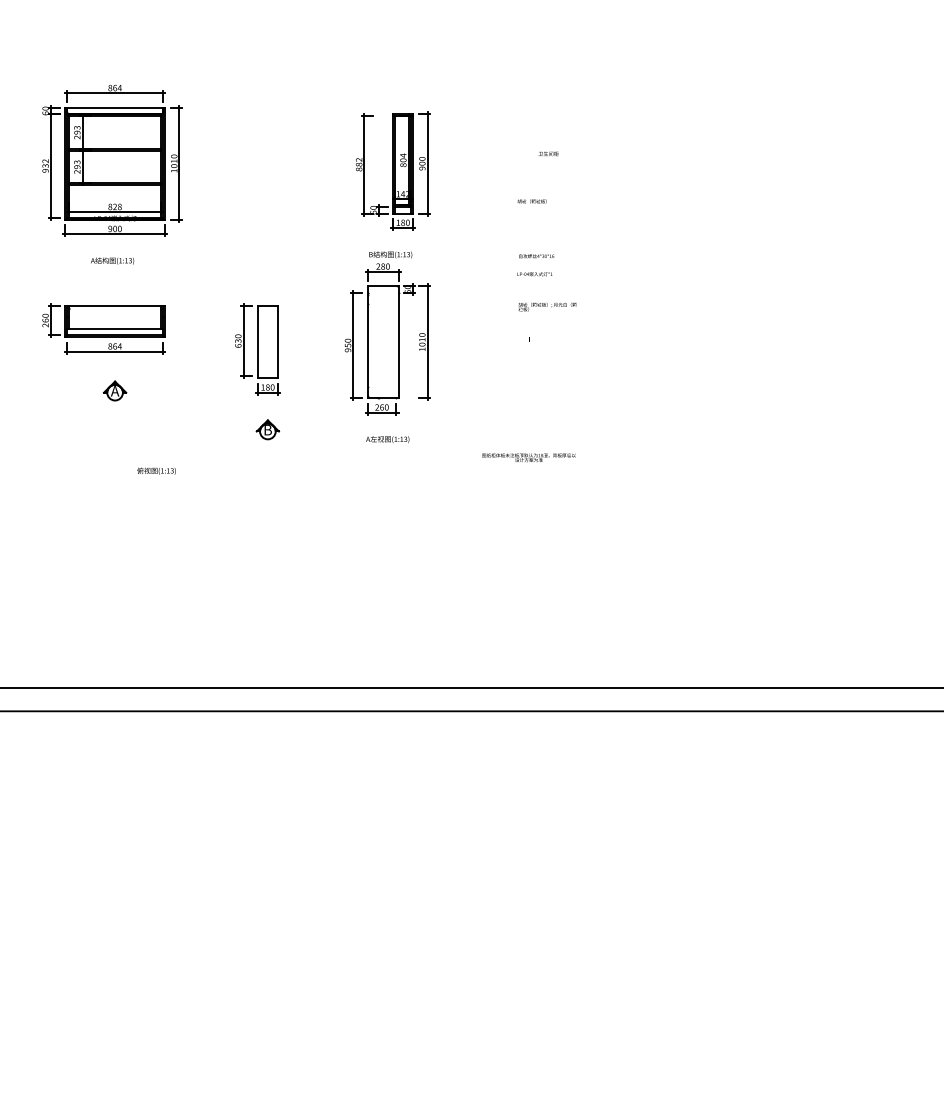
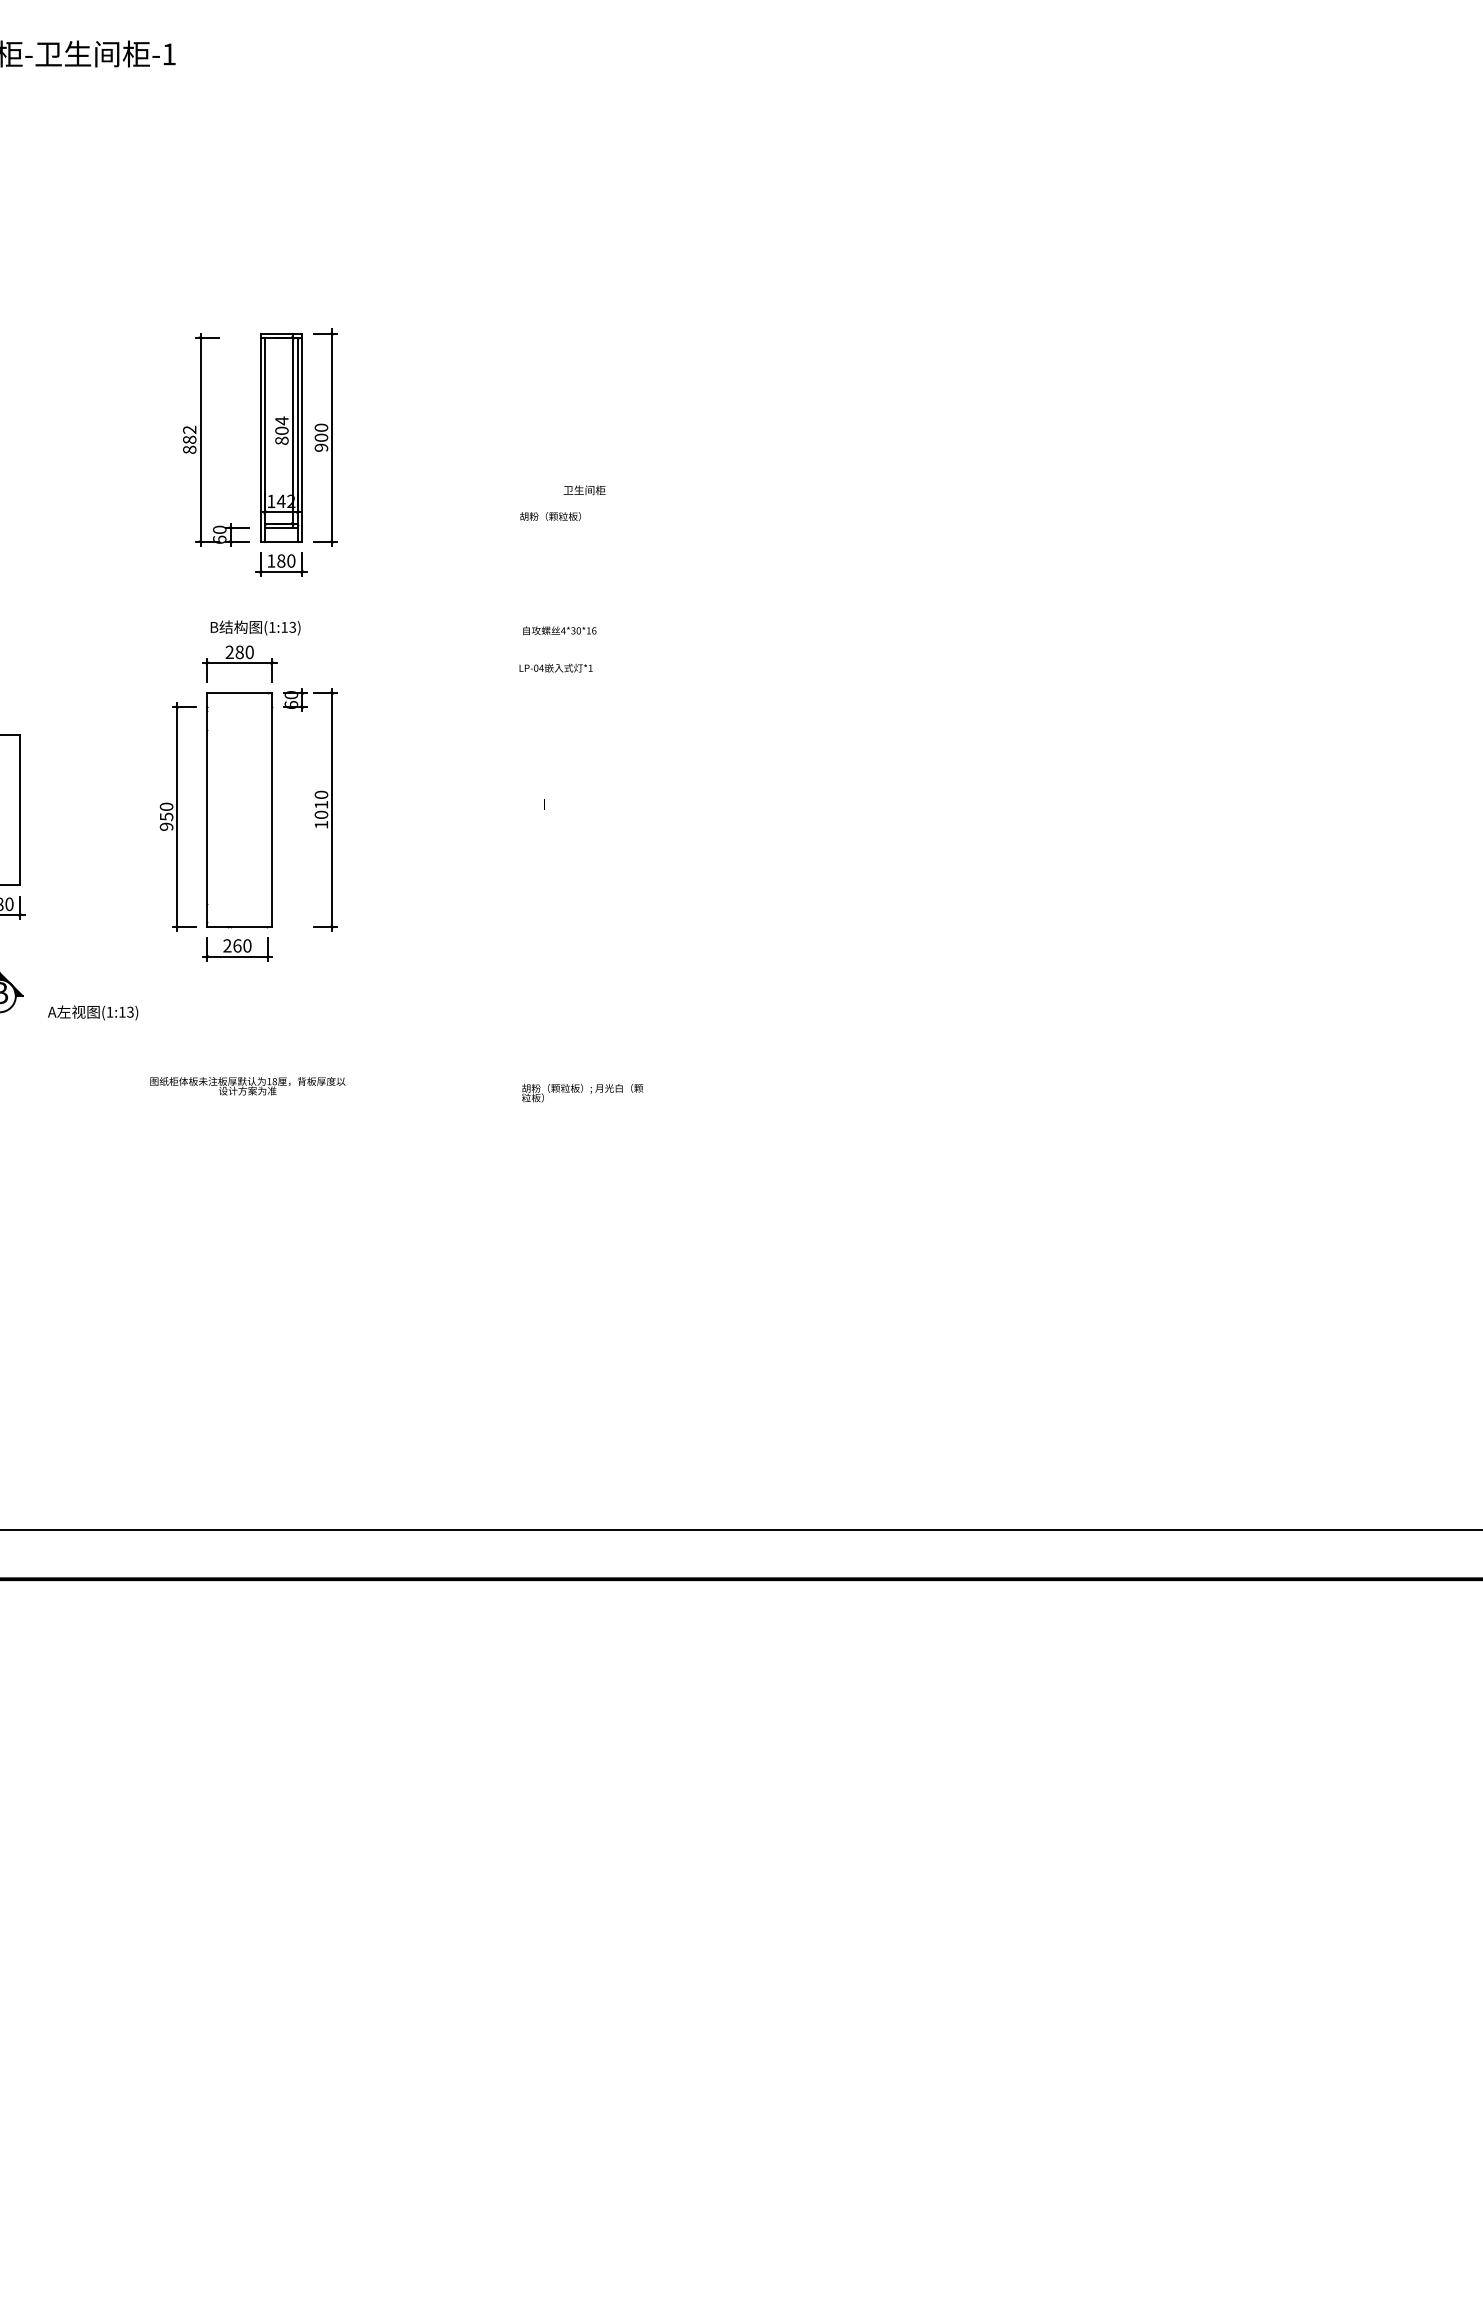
text: (548, 153) -> (584, 489), moved
text: (547, 306) -> (582, 1091), moved
text: (387, 439) -> (92, 1012), moved
text: (528, 457) -> (246, 1085), moved

